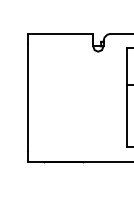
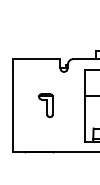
part: (72, 97) -> (45, 105), added

